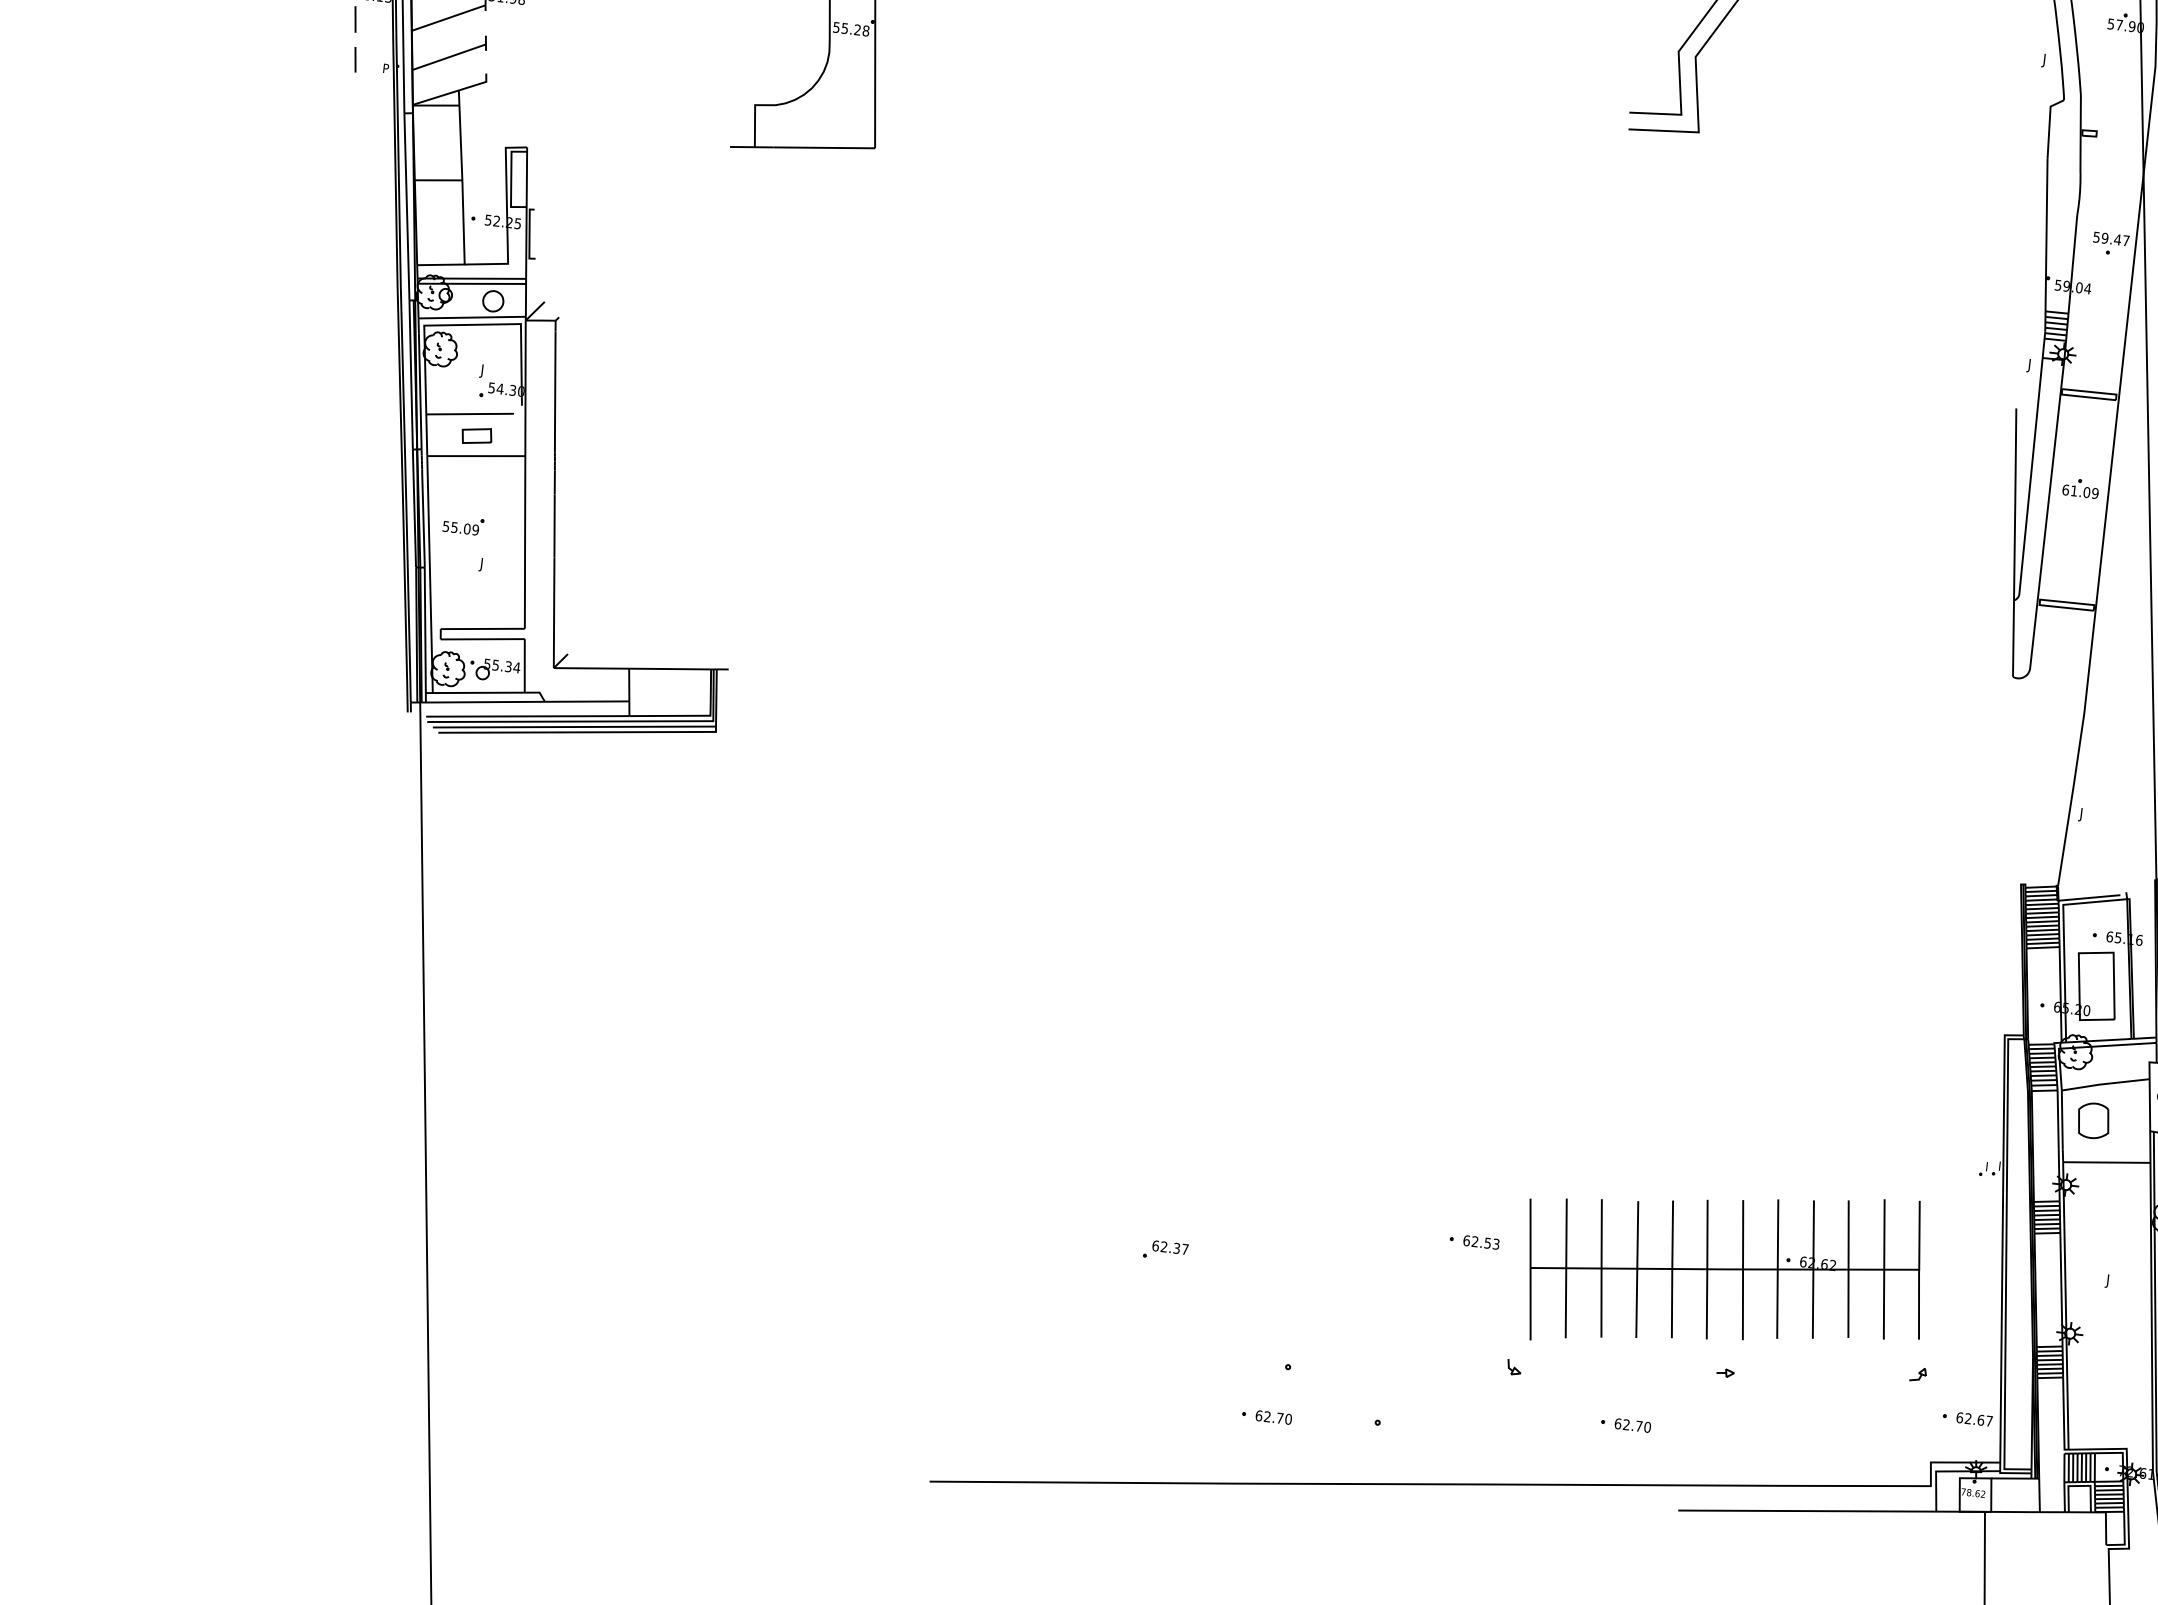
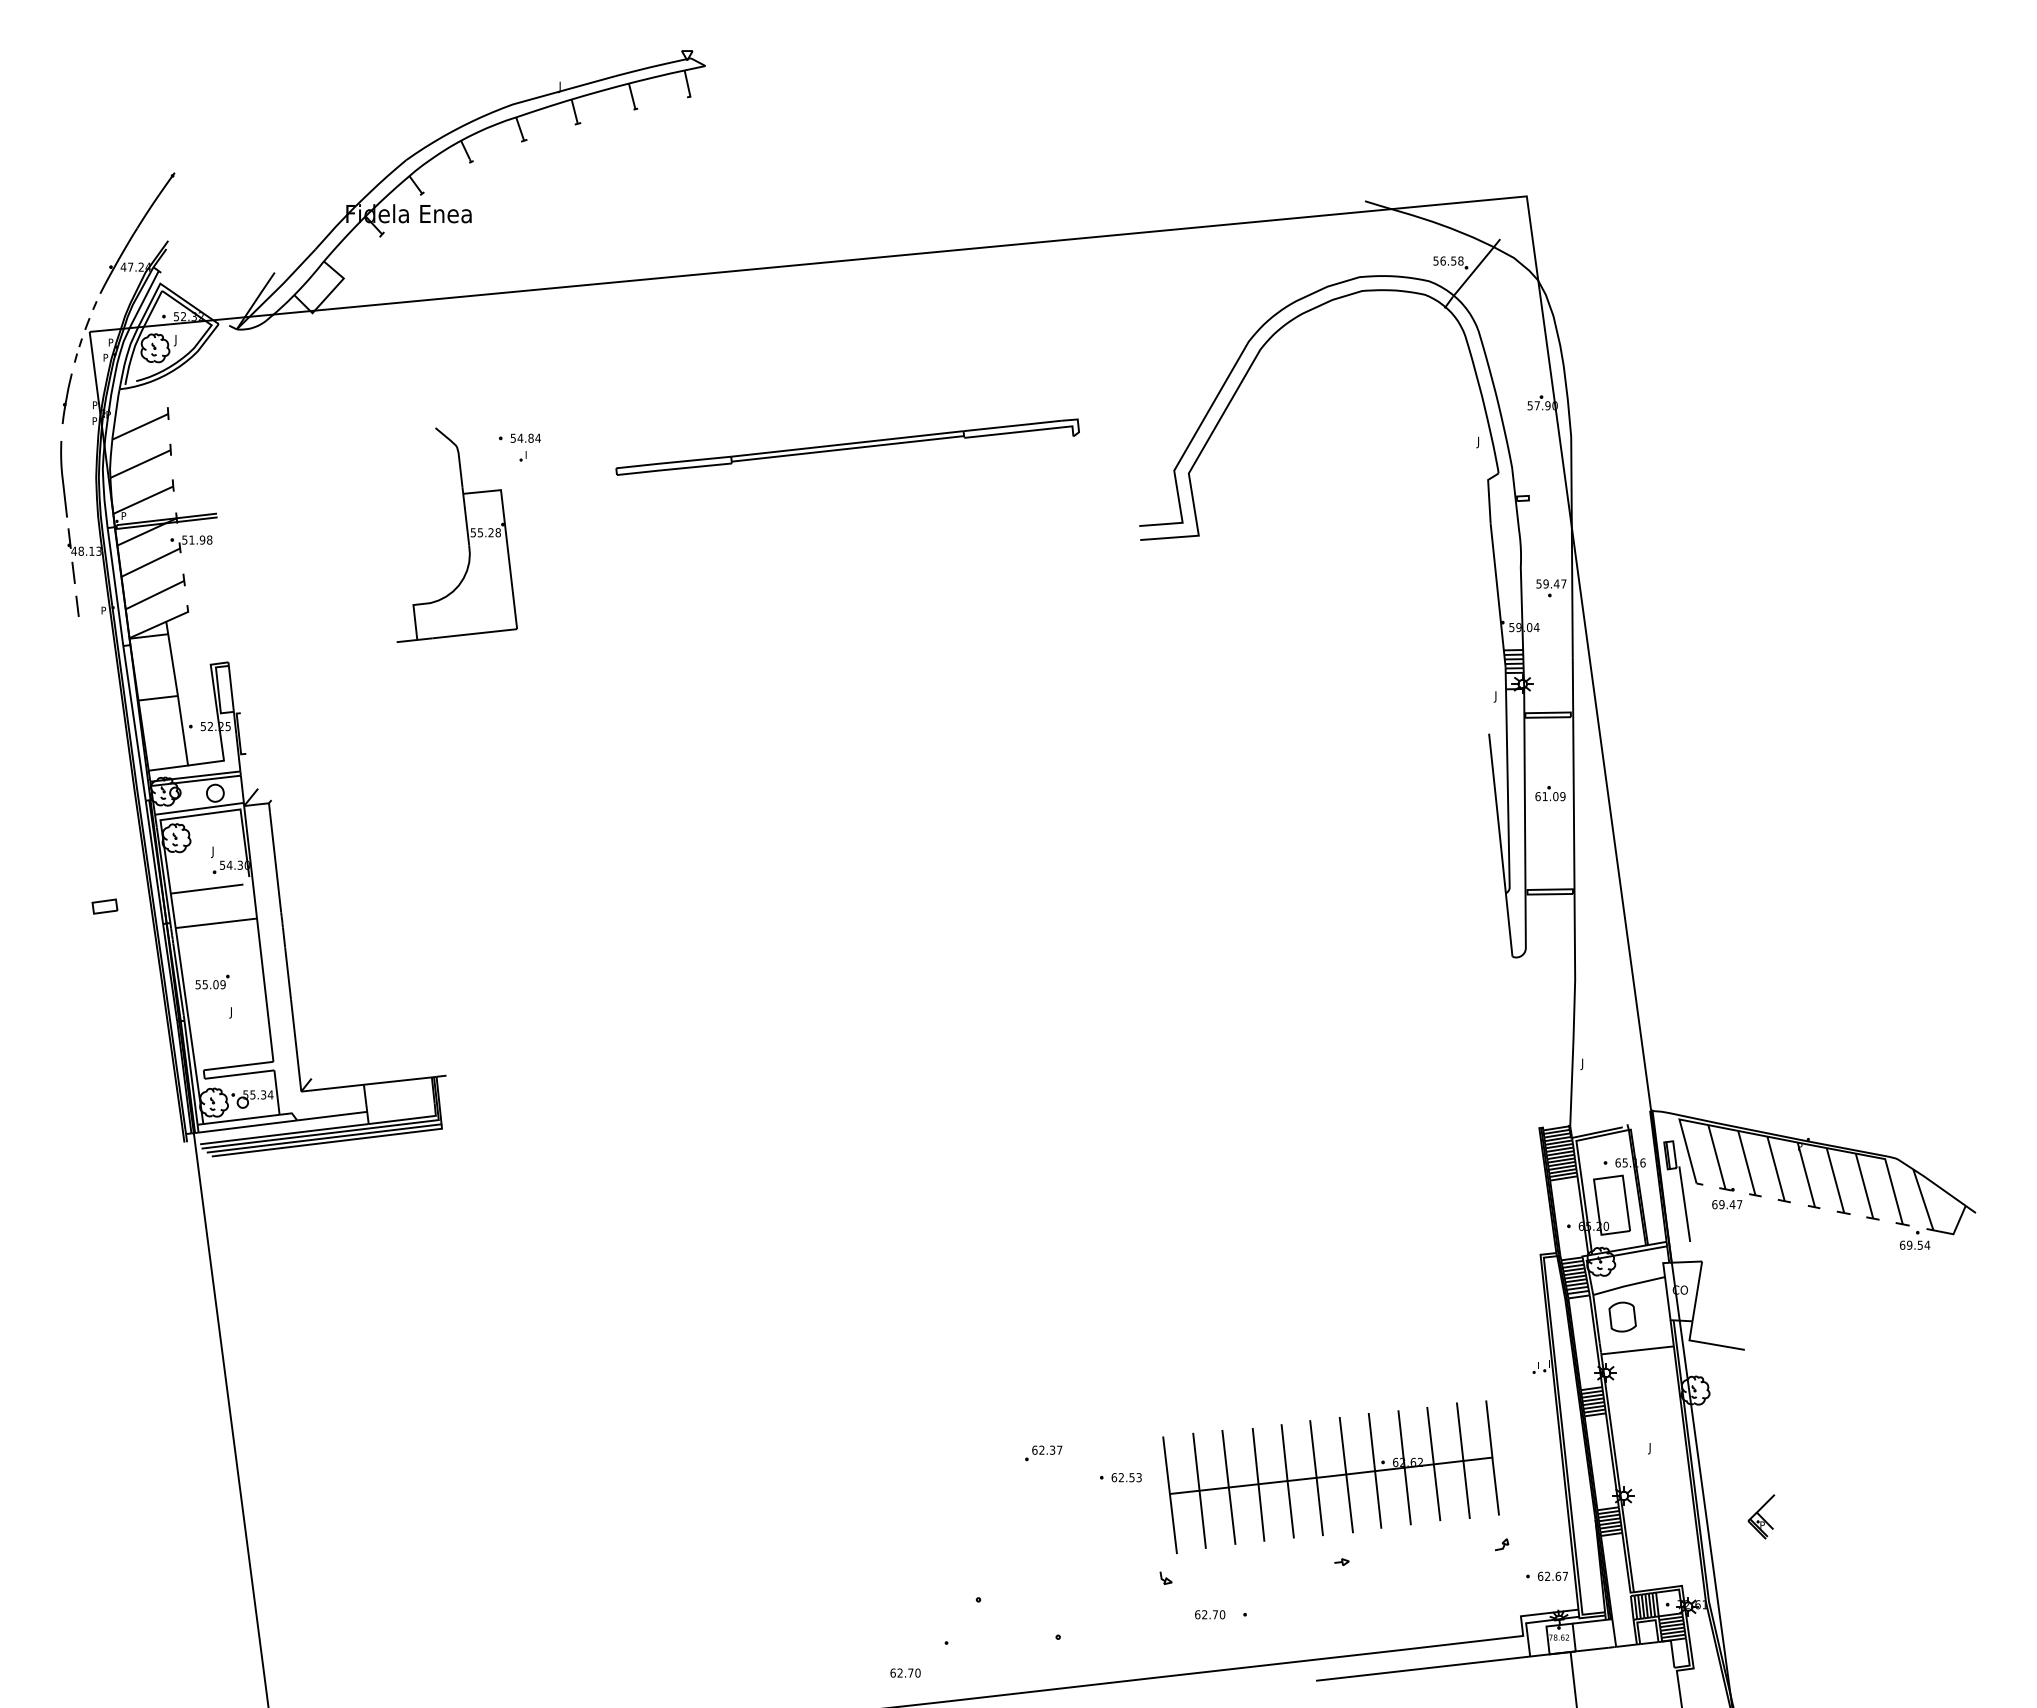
part: (476, 435) -> (104, 906), moved
part: (1165, 1251) -> (1043, 1453), moved
text: (1273, 1416) -> (905, 1672), moved
text: (1633, 1425) -> (1210, 1614), moved

